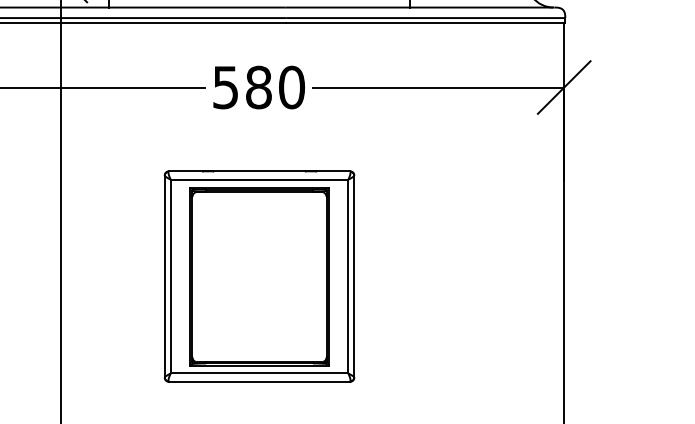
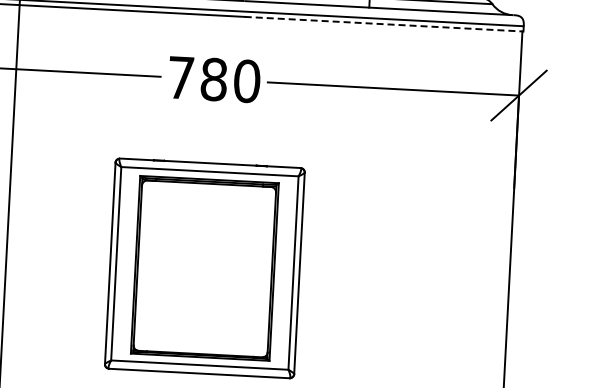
line: (425, 23) -> (383, 24), solid -> dashed
text: (225, 87) -> (180, 77), 580 -> 780

